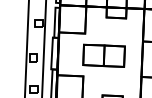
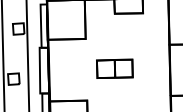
part: (103, 55) -> (114, 68), size x0.6

